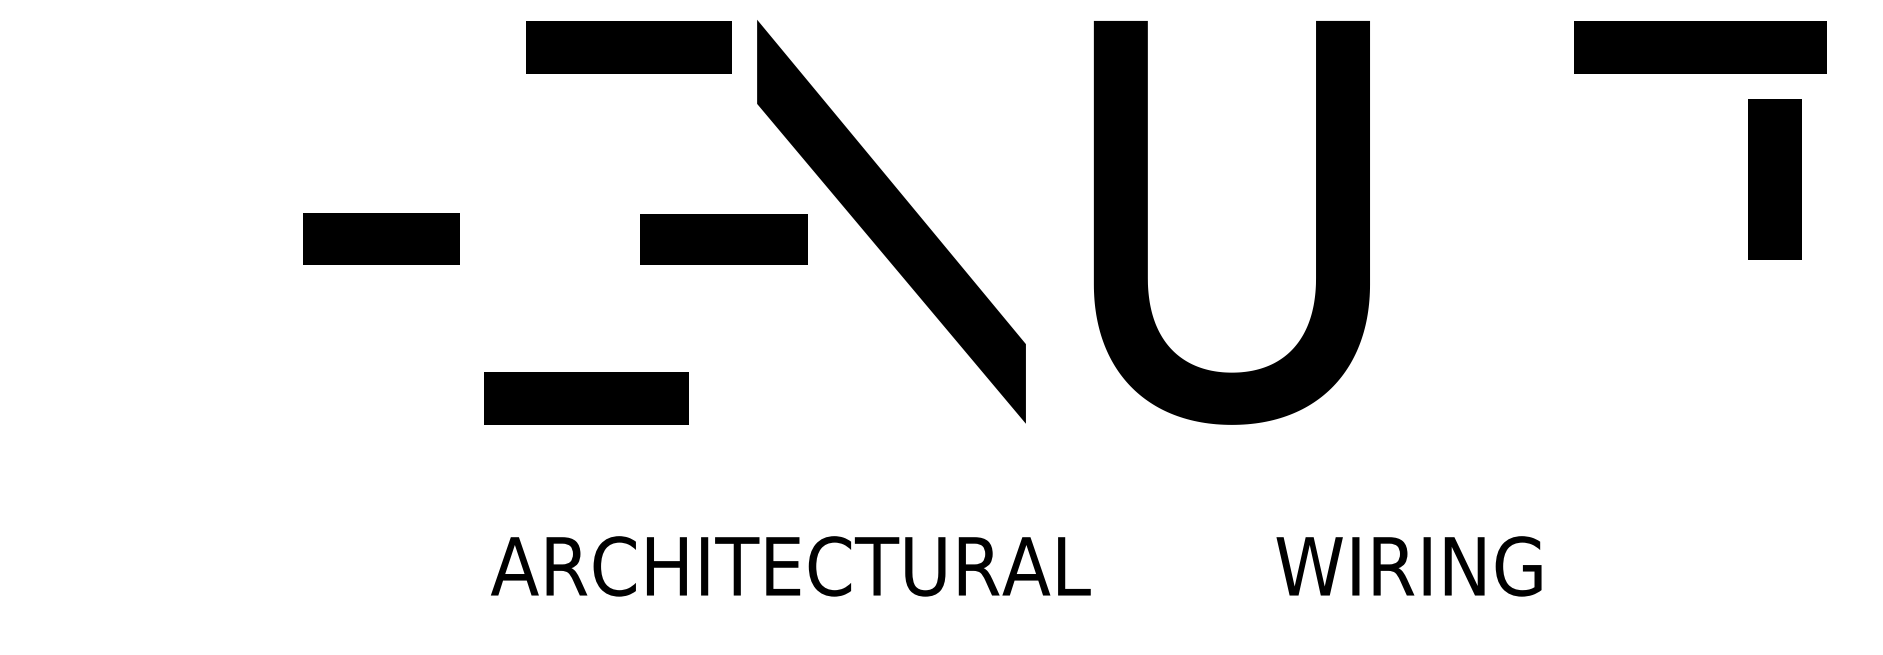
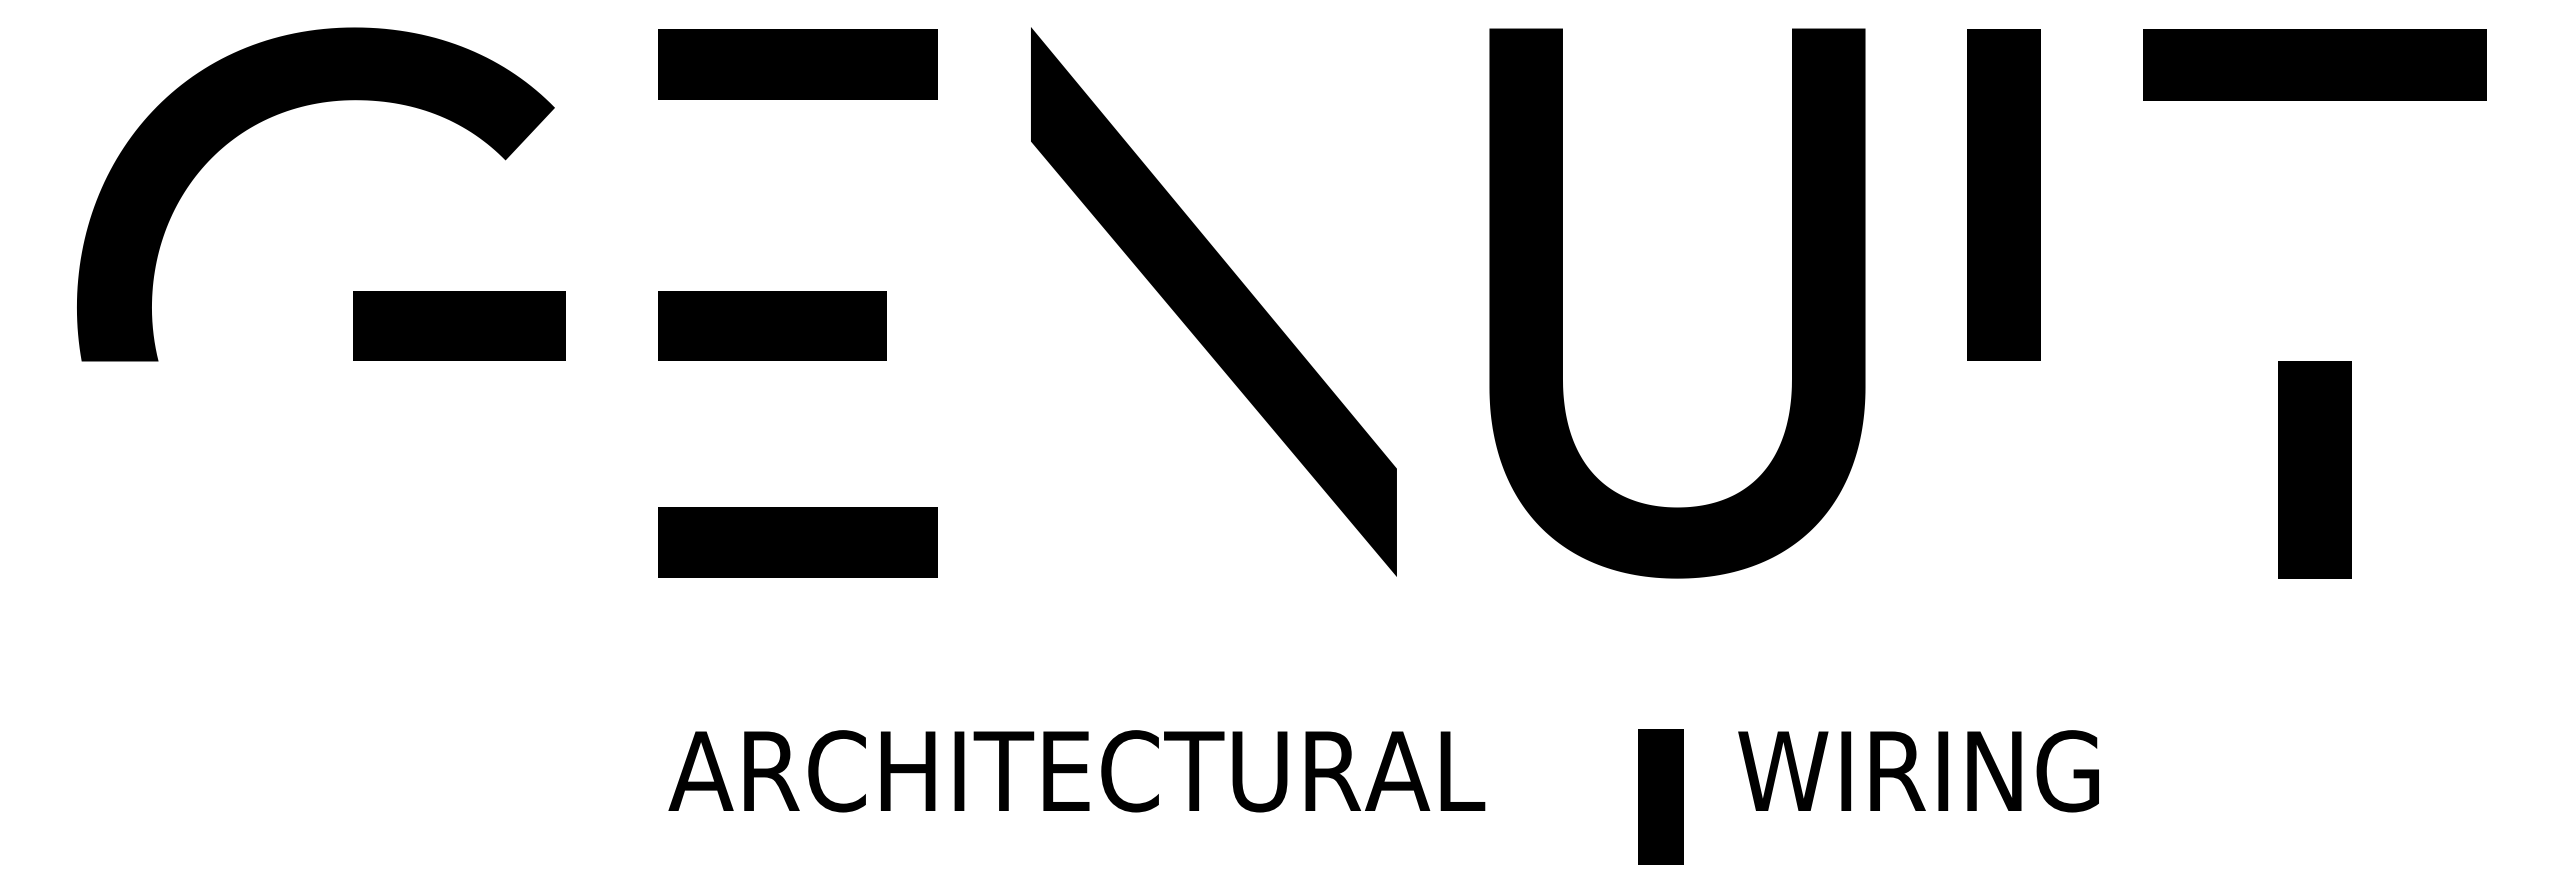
part: (628, 47) -> (797, 64), moved
fill: (231, 142) -> (315, 194), added
fill: (1471, 142) -> (2003, 194), added
part: (1774, 178) -> (2314, 469), moved
part: (381, 239) -> (459, 325), moved
part: (723, 239) -> (772, 325), moved
fill: (1219, 584) -> (1660, 796), added

